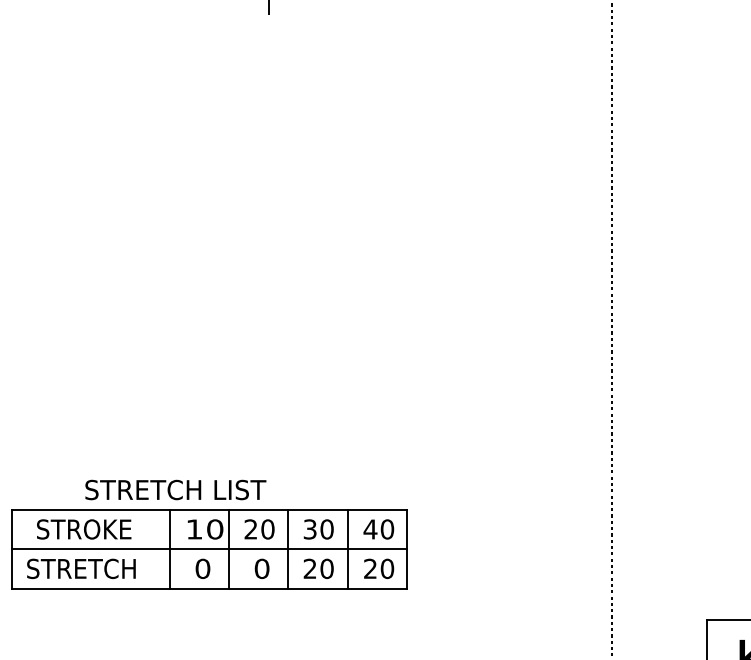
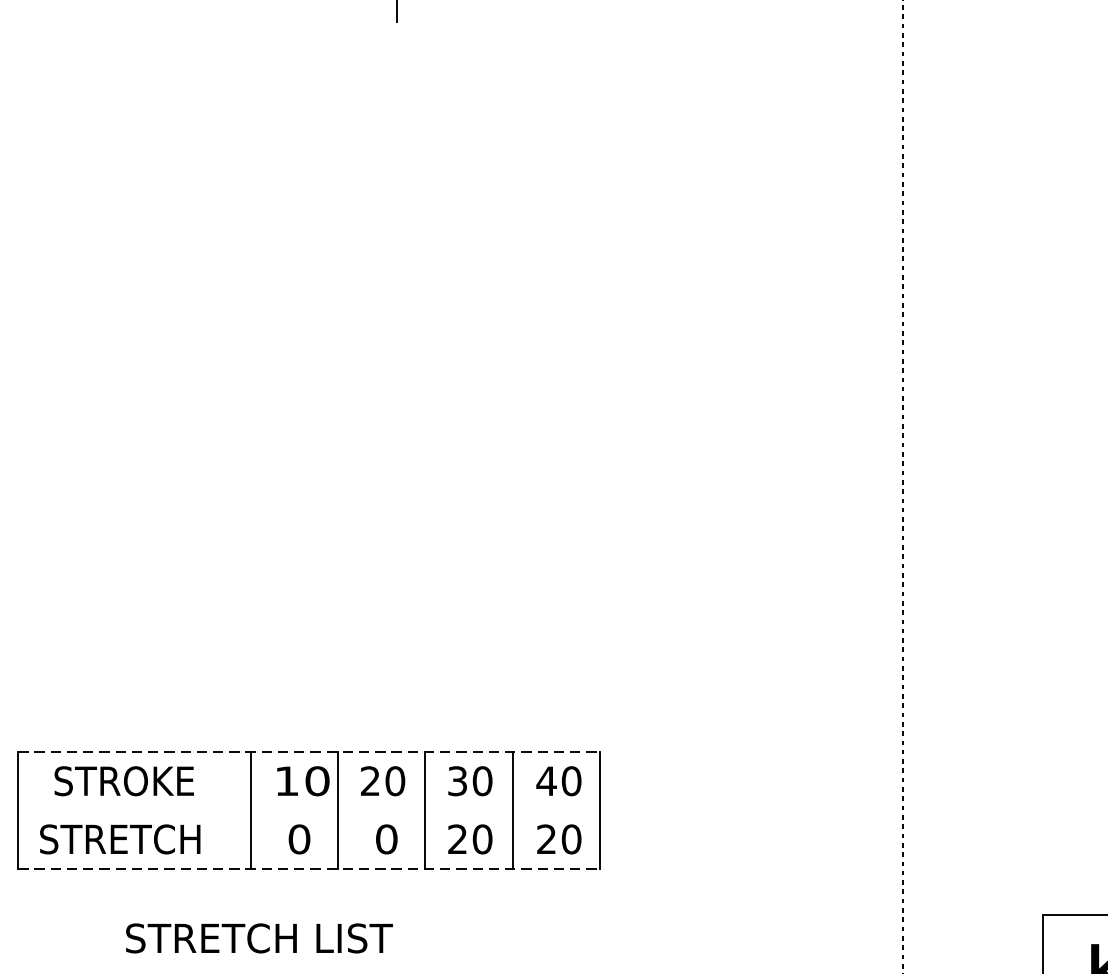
text: (175, 489) -> (258, 937), moved
line: (210, 509) -> (310, 751), solid -> dashed
line: (209, 549) -> (309, 810), removed
line: (210, 588) -> (310, 868), solid -> dashed

